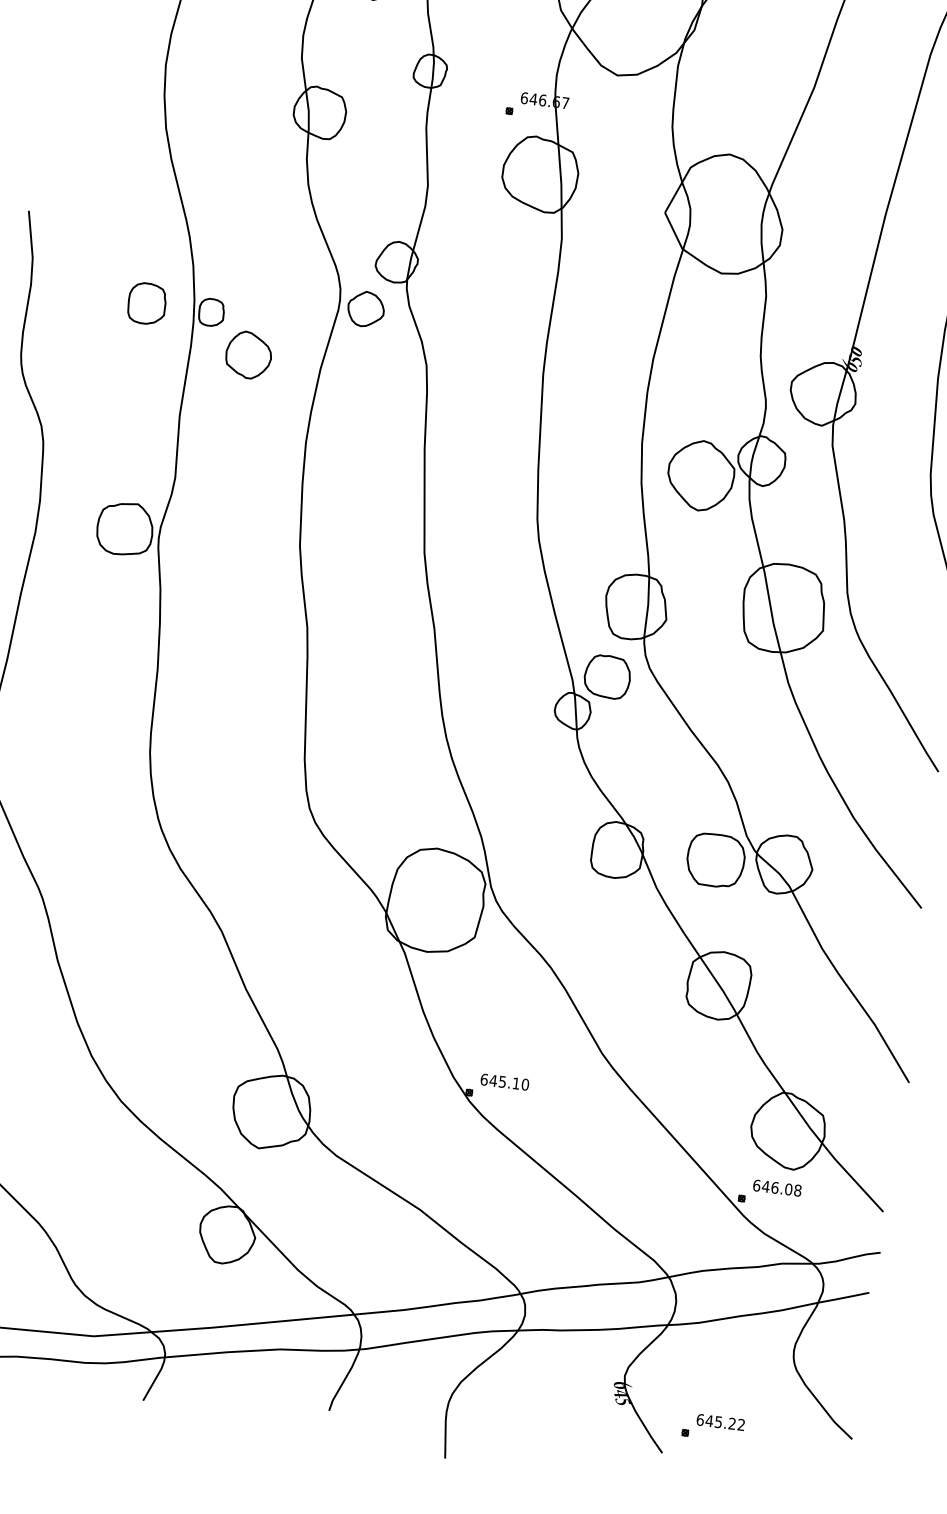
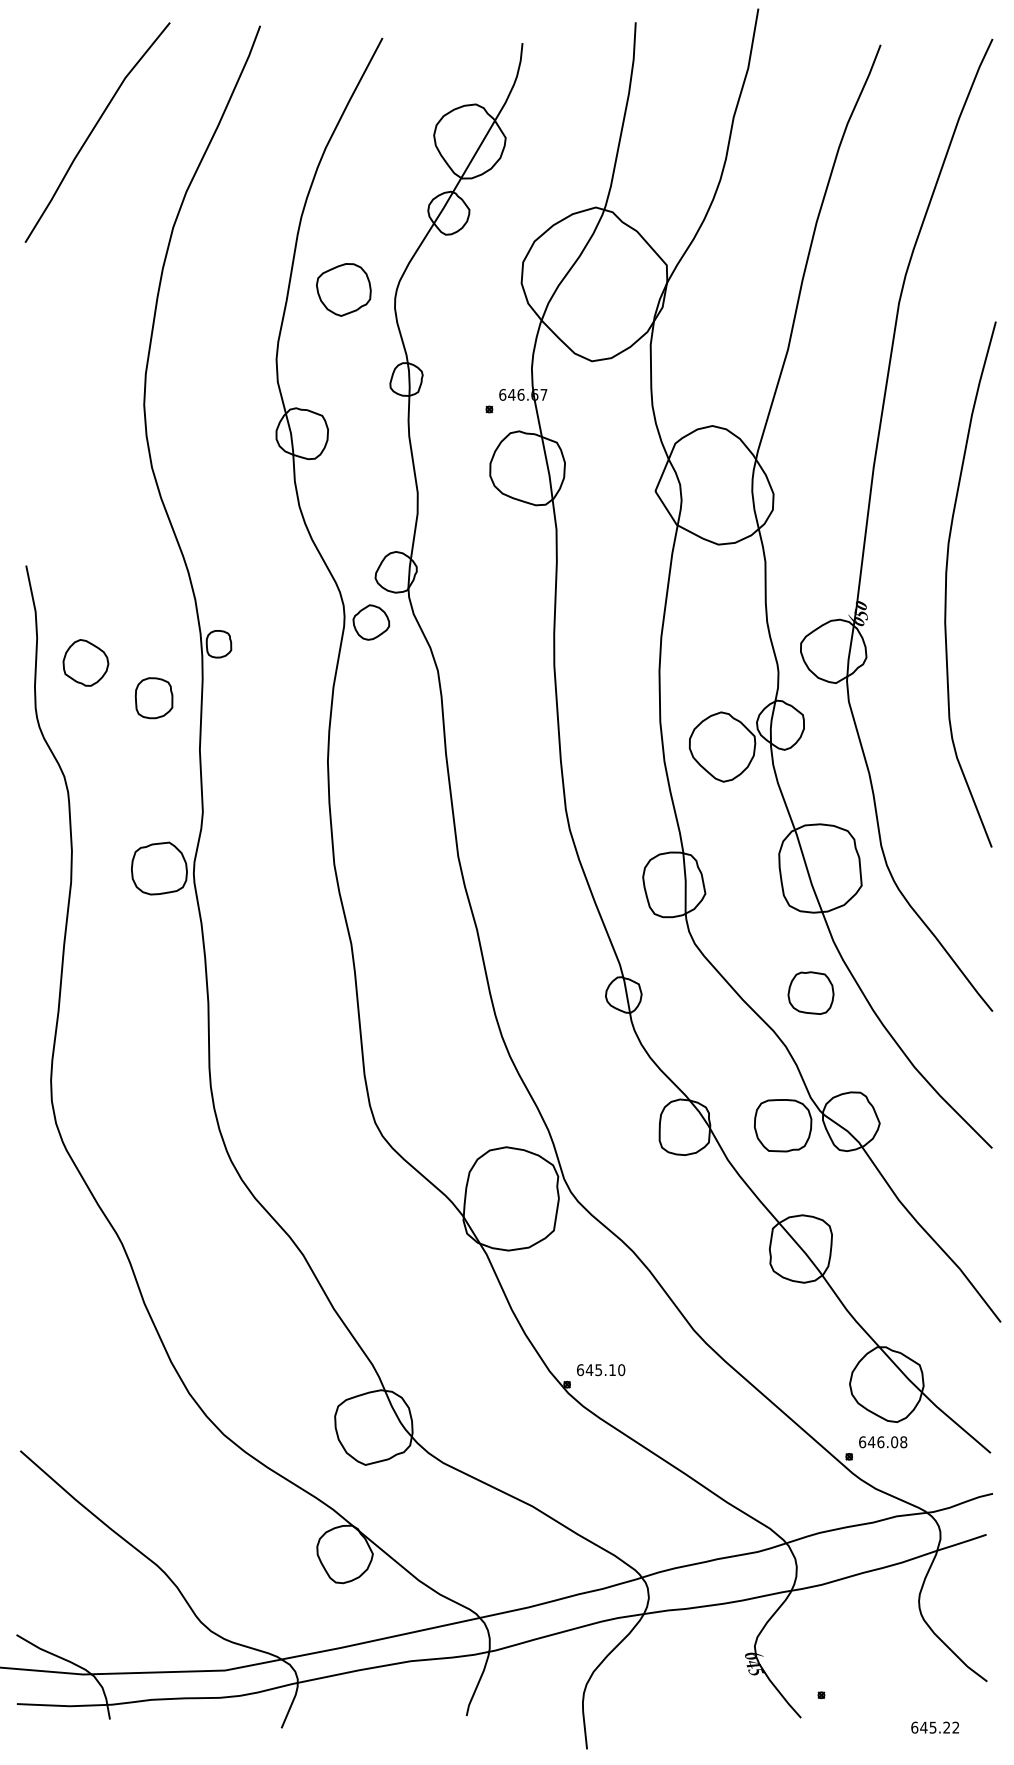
part: (146, 303) -> (153, 698), moved
part: (248, 354) -> (85, 662), moved
part: (607, 676) -> (810, 992), moved
text: (721, 1422) -> (935, 1727), moved

